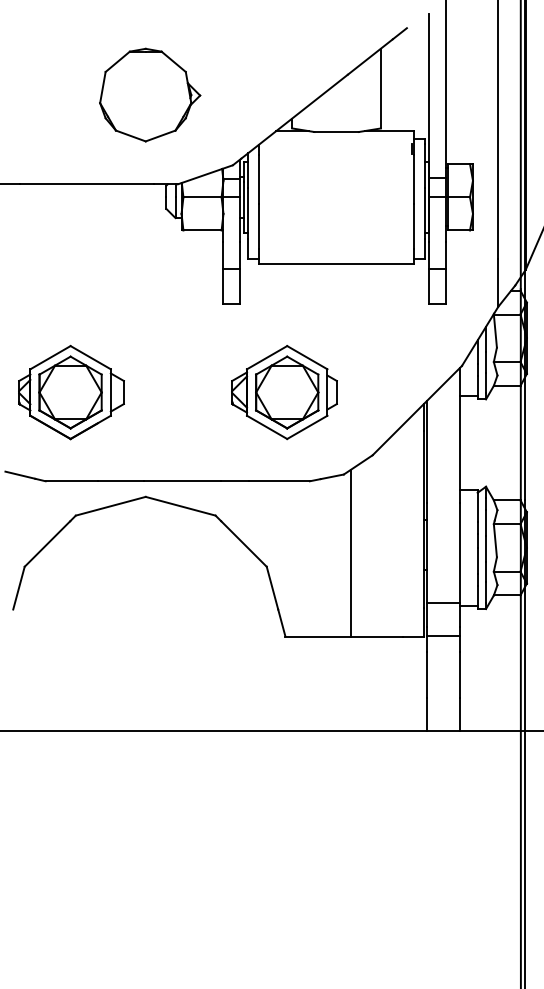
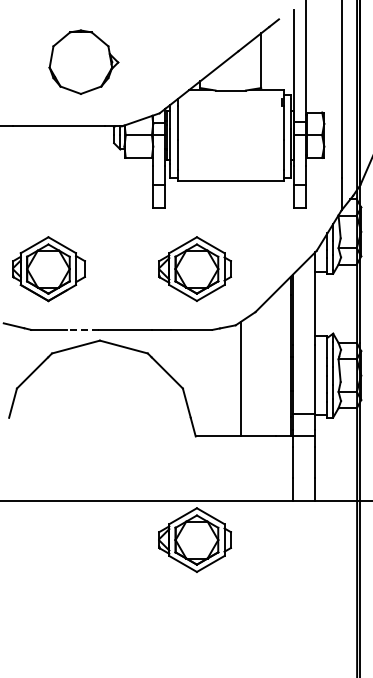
part: (149, 94) -> (83, 61), moved
line: (120, 480) -> (82, 329), solid -> dashed
part: (283, 786) -> (194, 539), added

